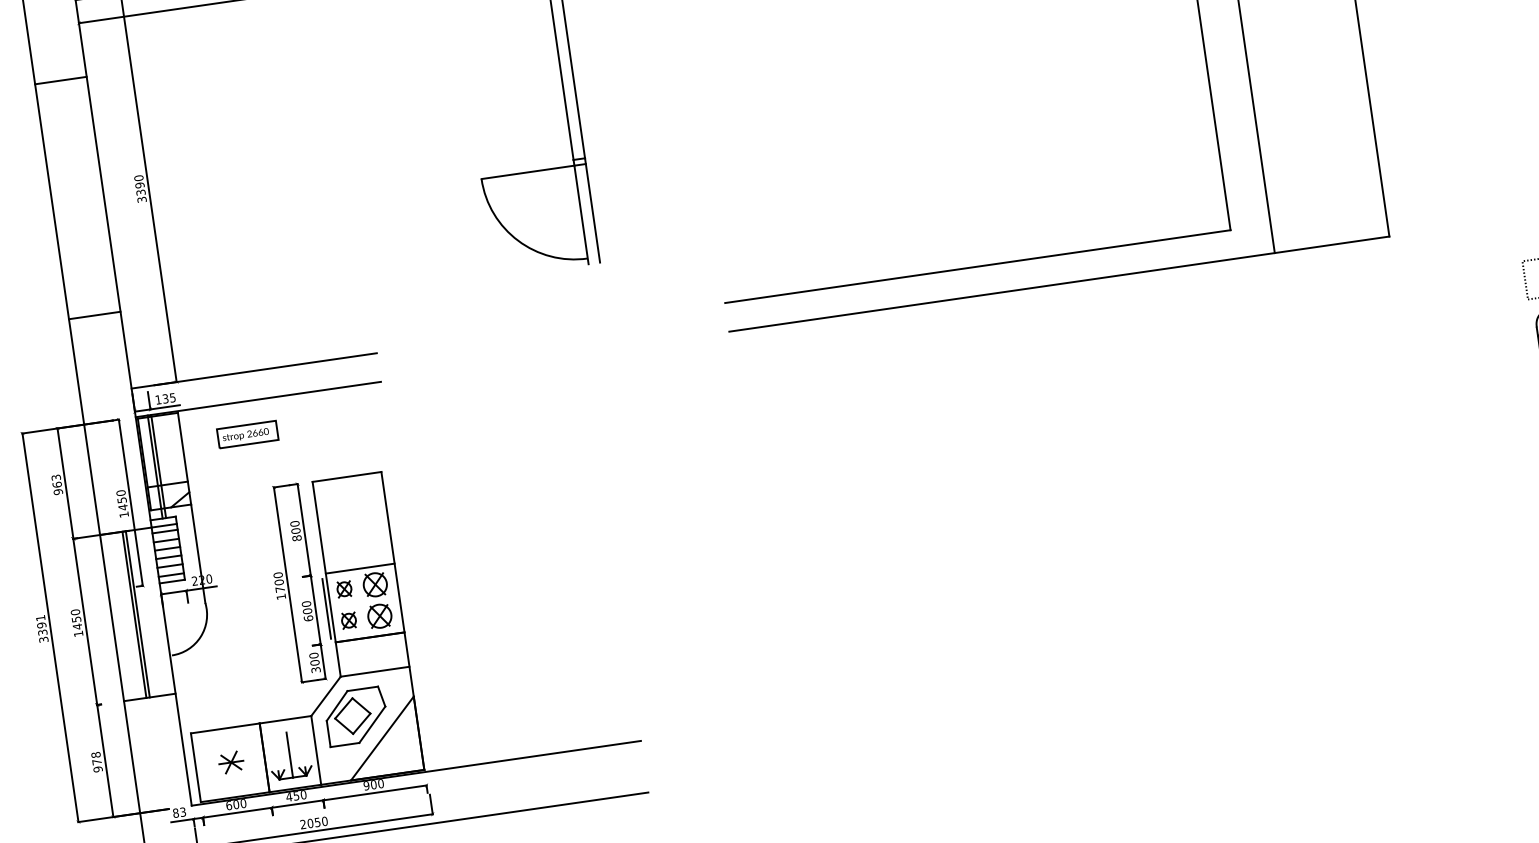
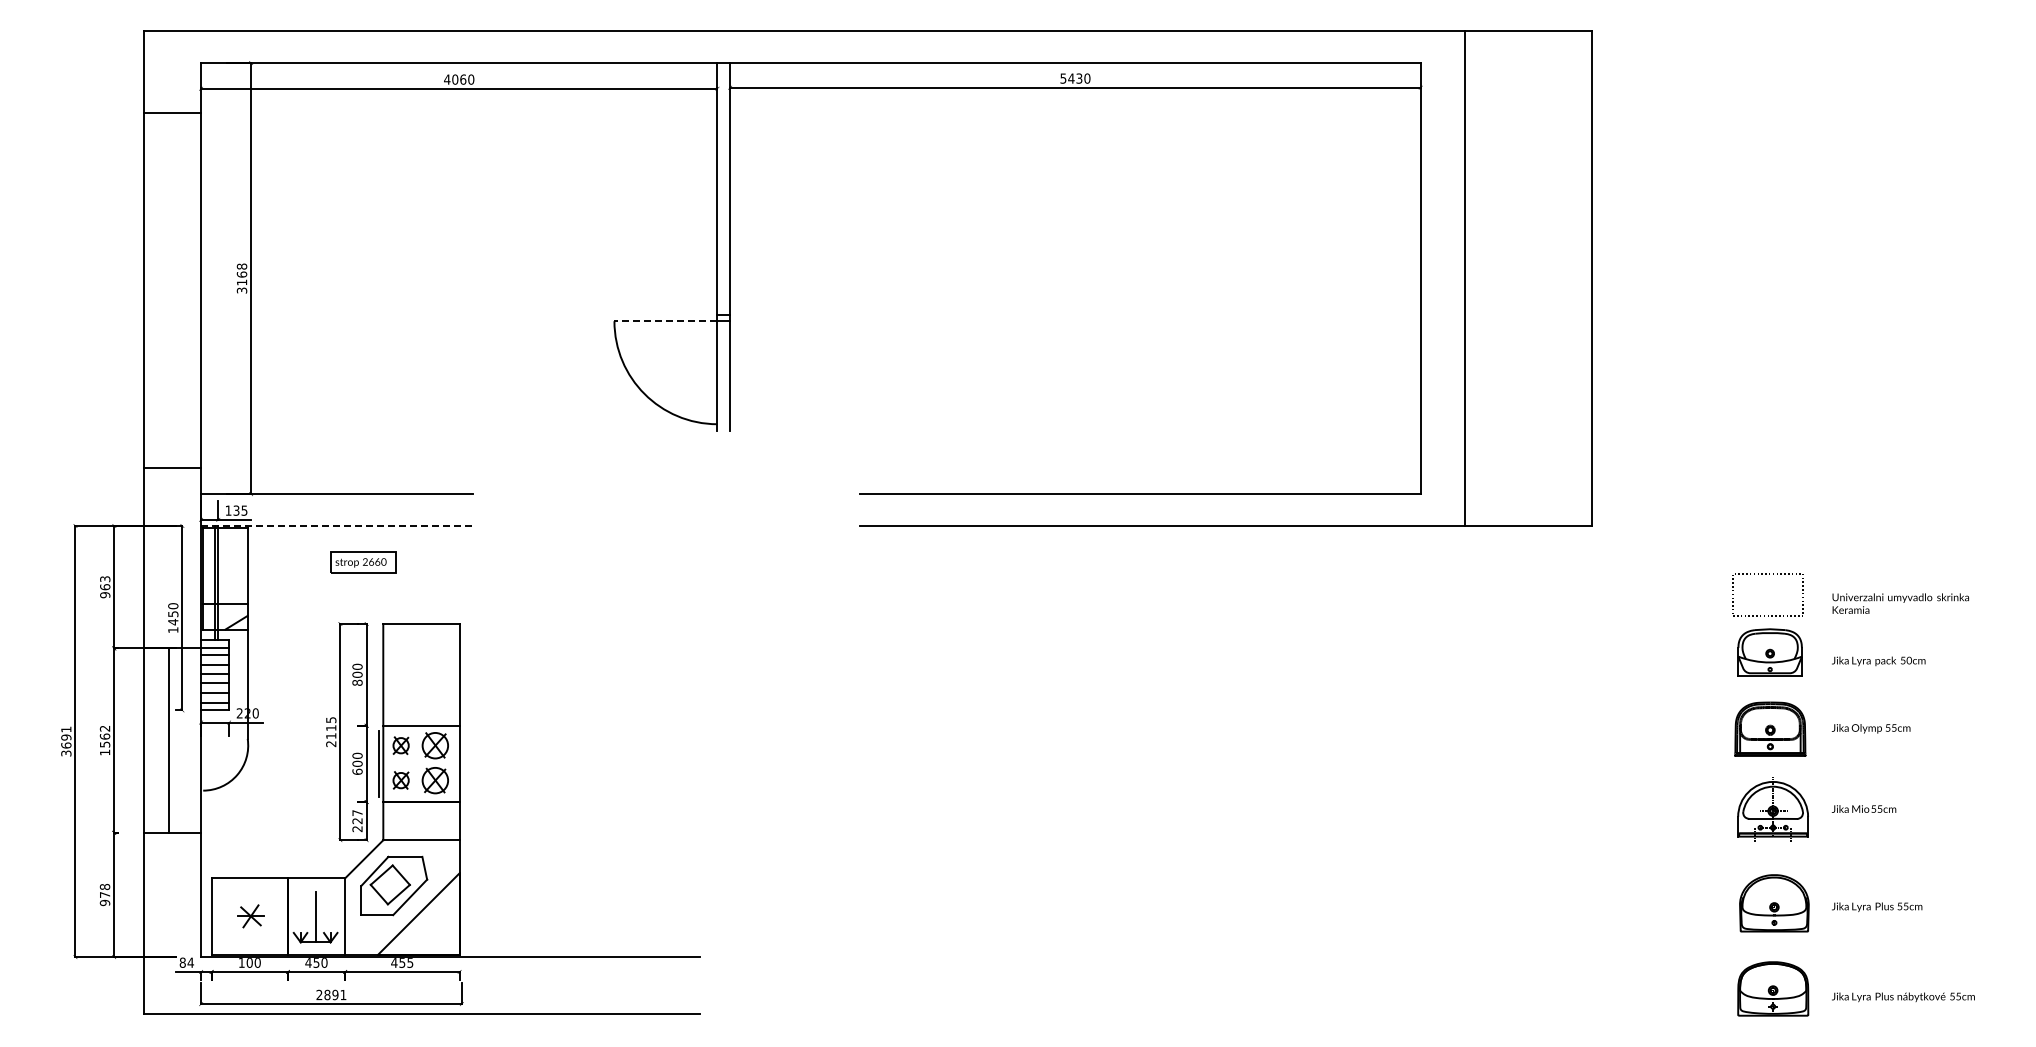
line: (60, 80) -> (172, 113), moved
line: (527, 172) -> (665, 321), solid -> dashed
text: (139, 185) -> (241, 274), 3390 -> 3168
line: (94, 315) -> (172, 467), moved
line: (258, 399) -> (337, 525), solid -> dashed
part: (248, 434) -> (363, 562), moved
text: (280, 586) -> (331, 732), 1700 -> 2115
line: (137, 614) -> (172, 740), removed
text: (76, 619) -> (104, 736), 1450 -> 1562
text: (42, 632) -> (66, 745), 3391 -> 3691
text: (315, 663) -> (357, 821), 300 -> 227
text: (373, 784) -> (402, 962), 900 -> 455
text: (228, 805) -> (241, 962), 600 -> 100
text: (182, 811) -> (190, 962), 83 -> 84
text: (317, 821) -> (335, 994), 2050 -> 2891

